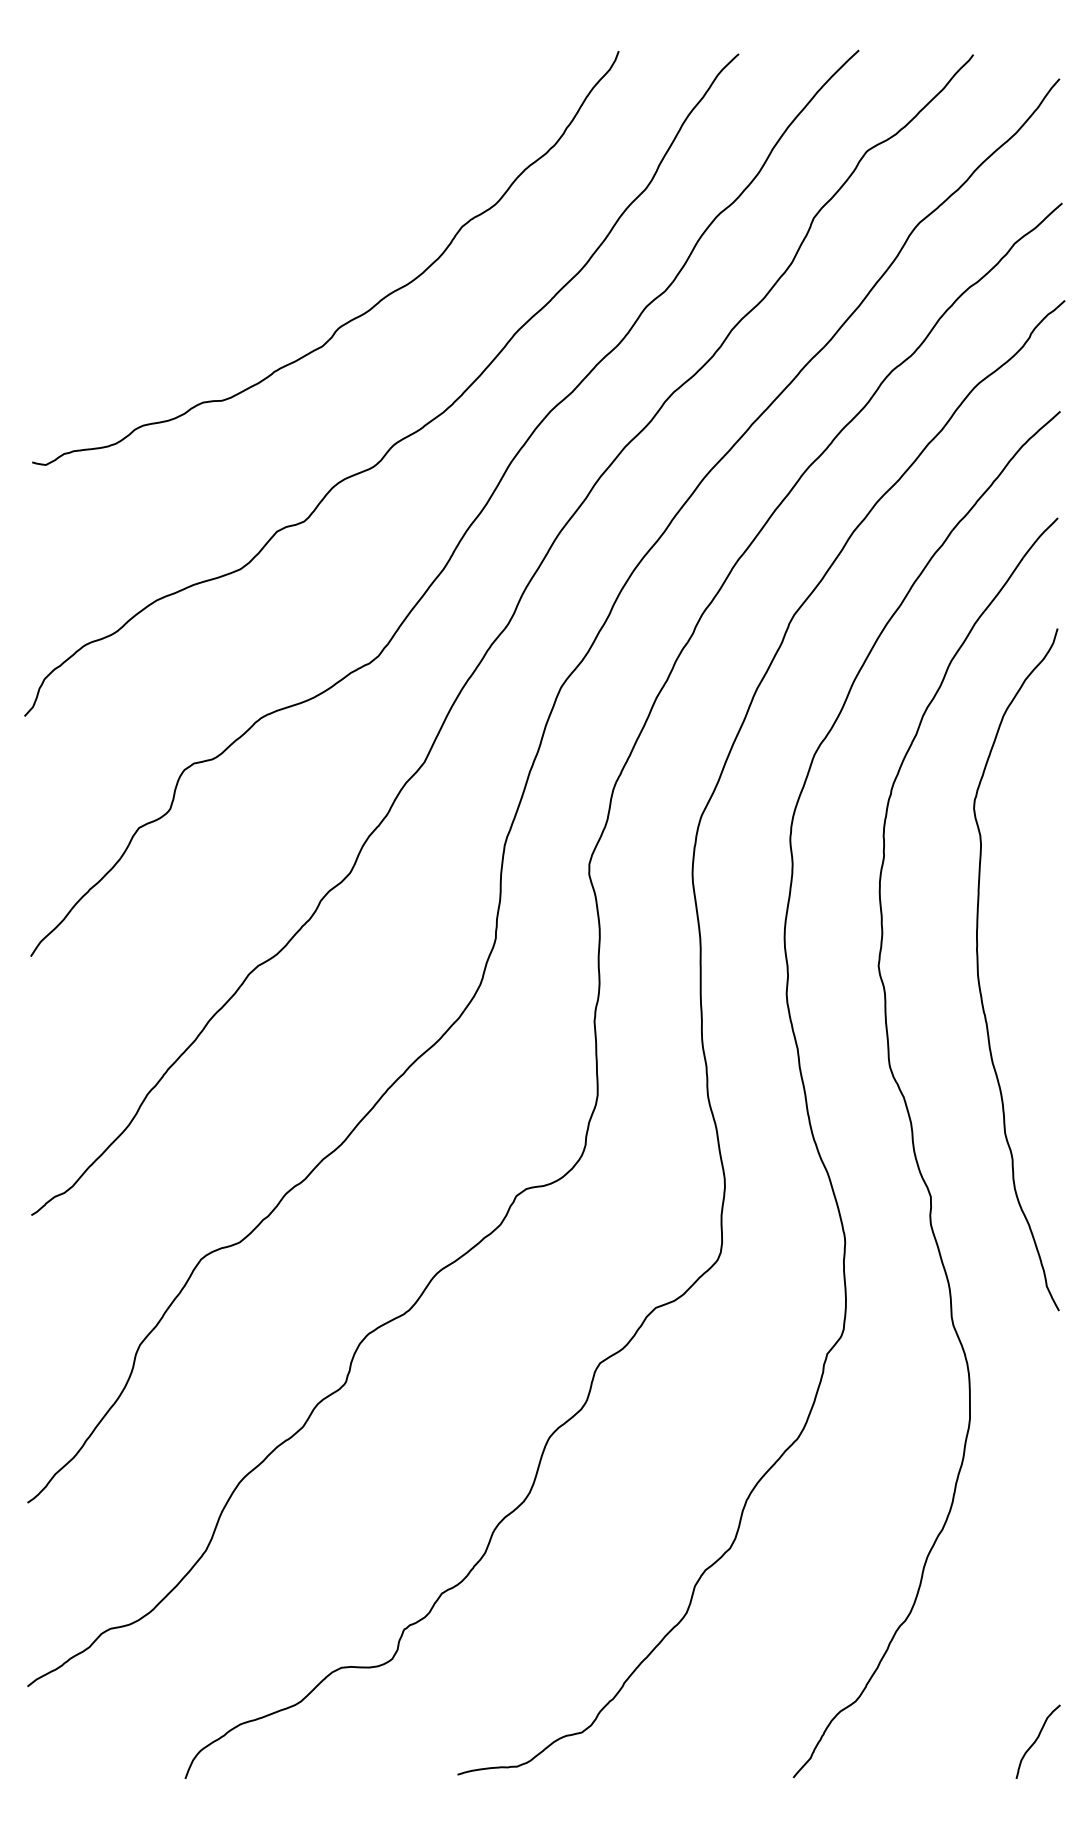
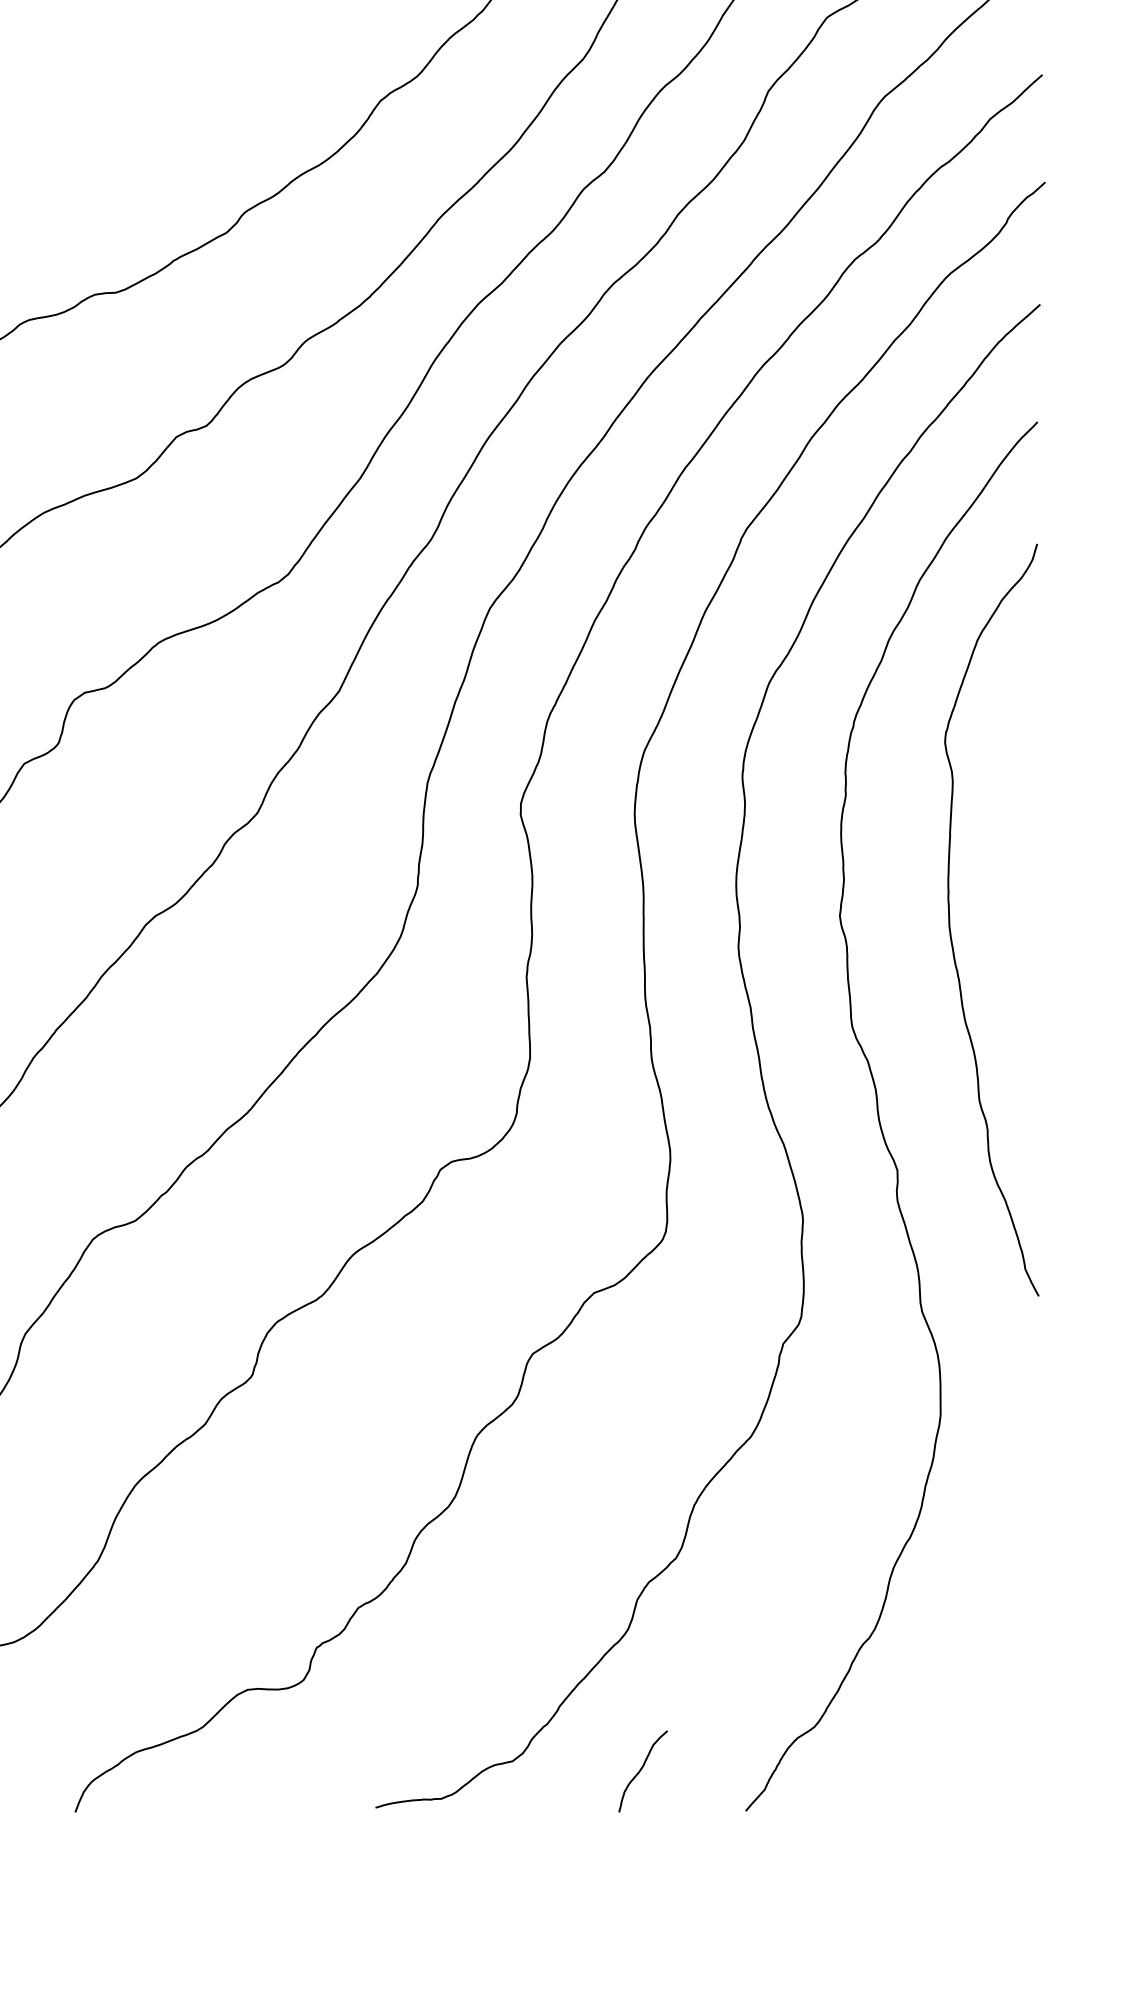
curve: (1037, 1740) -> (642, 1770), moved

